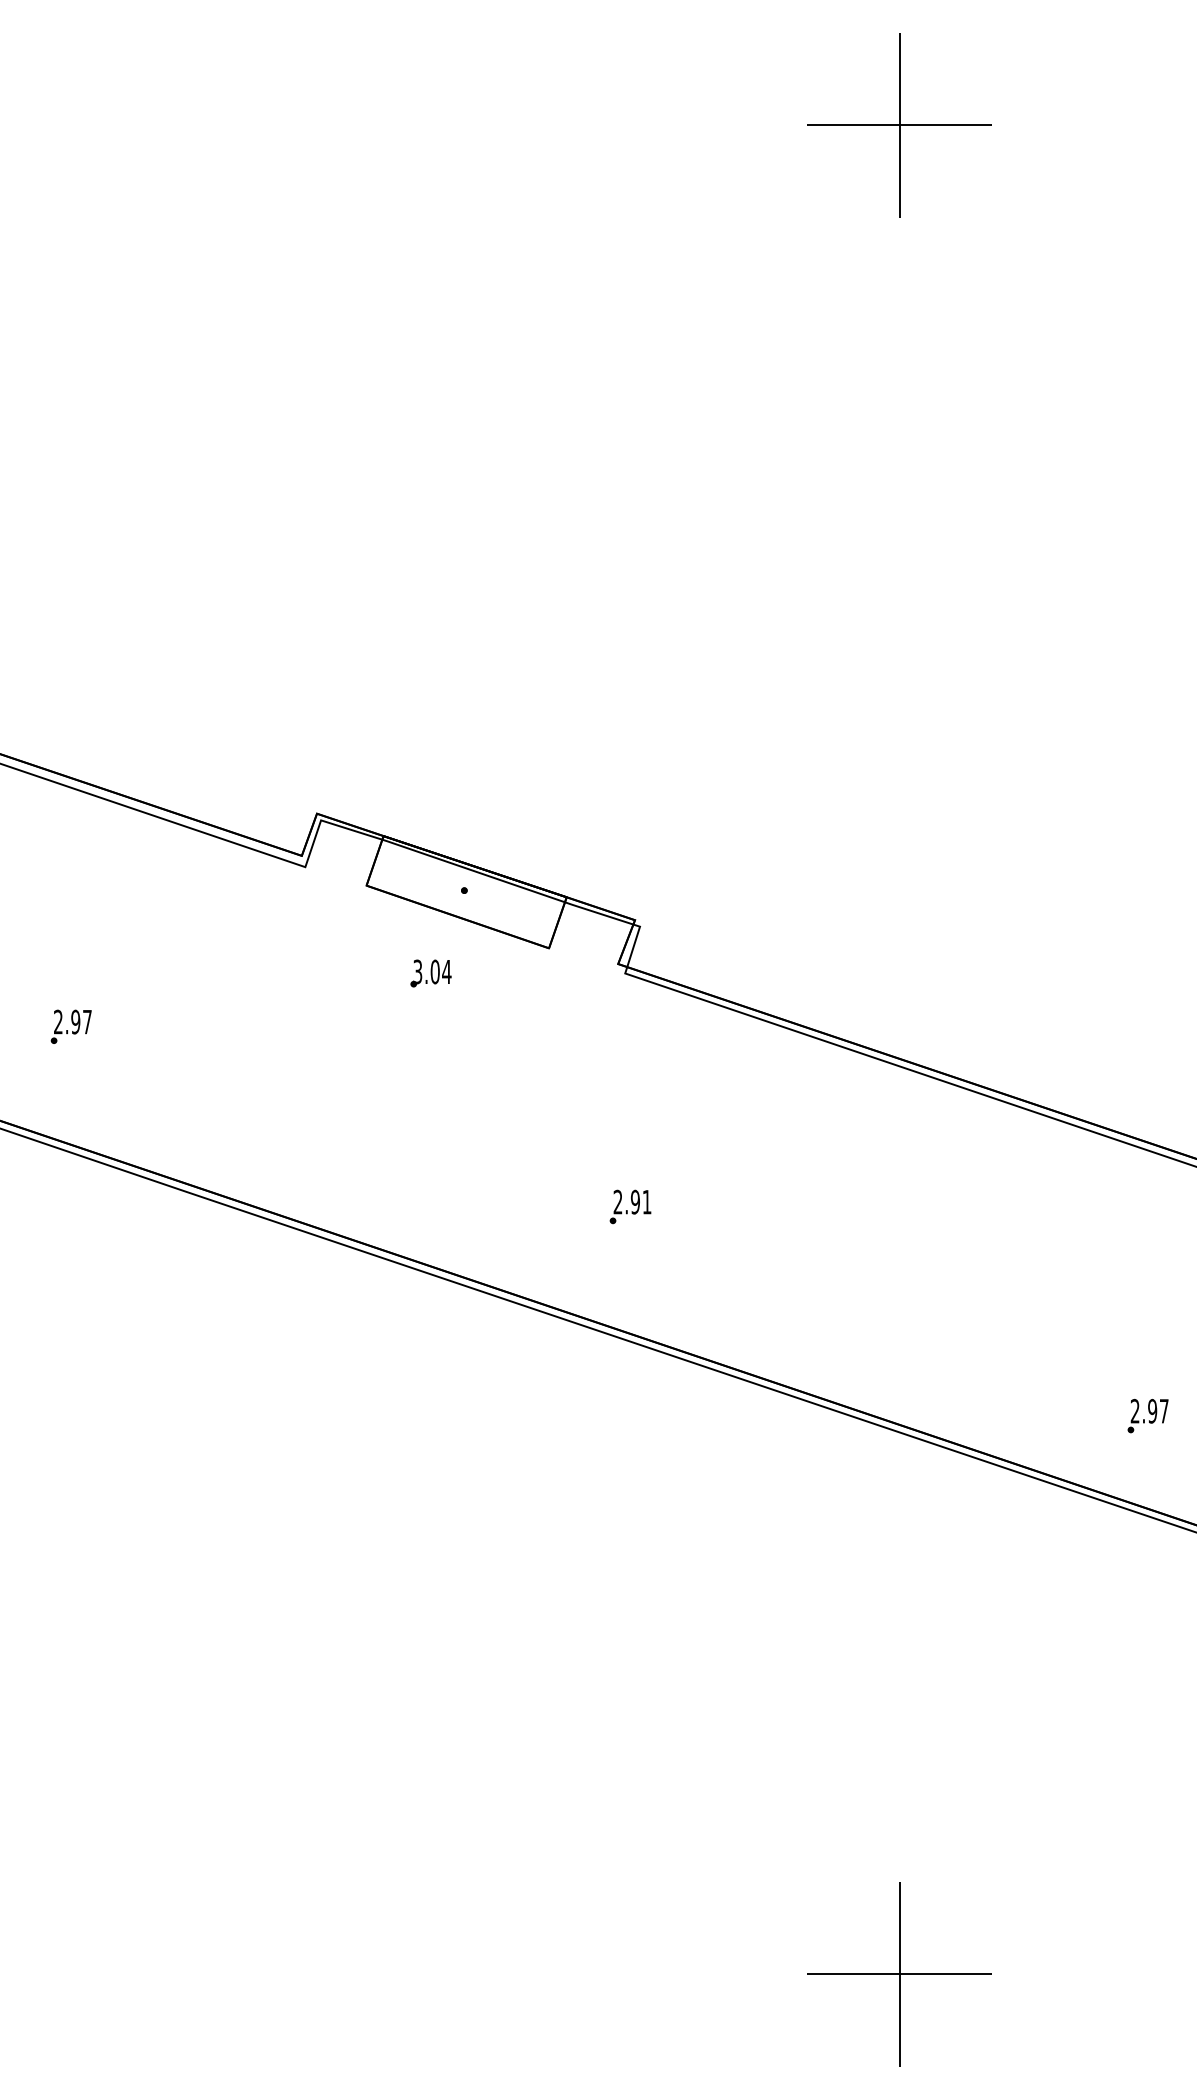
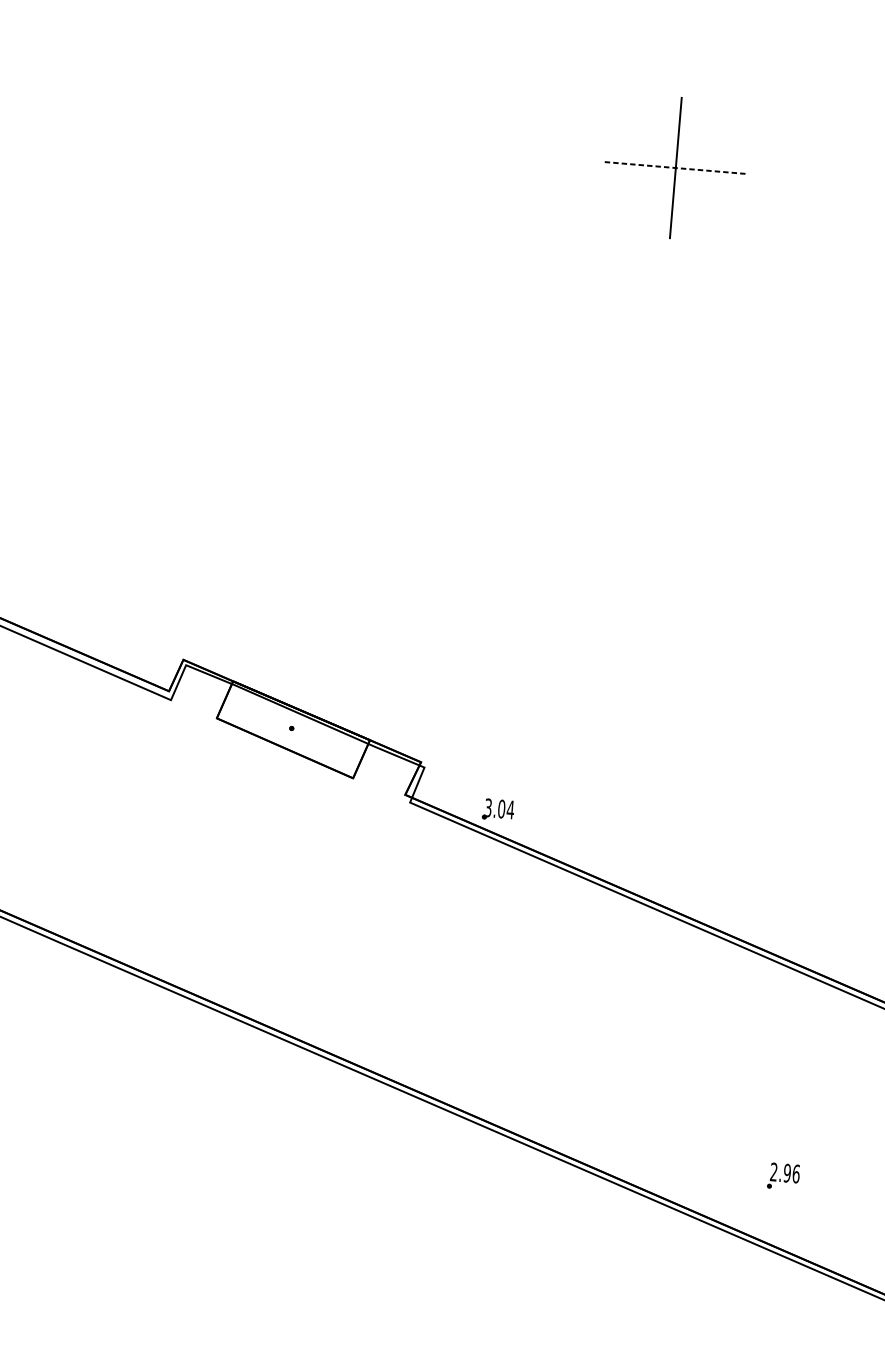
line: (900, 125) -> (676, 168), solid -> dashed
part: (430, 973) -> (497, 809), moved
part: (630, 1206) -> (399, 982), removed
text: (1163, 1410) -> (795, 1173), 2.97 -> 2.96

